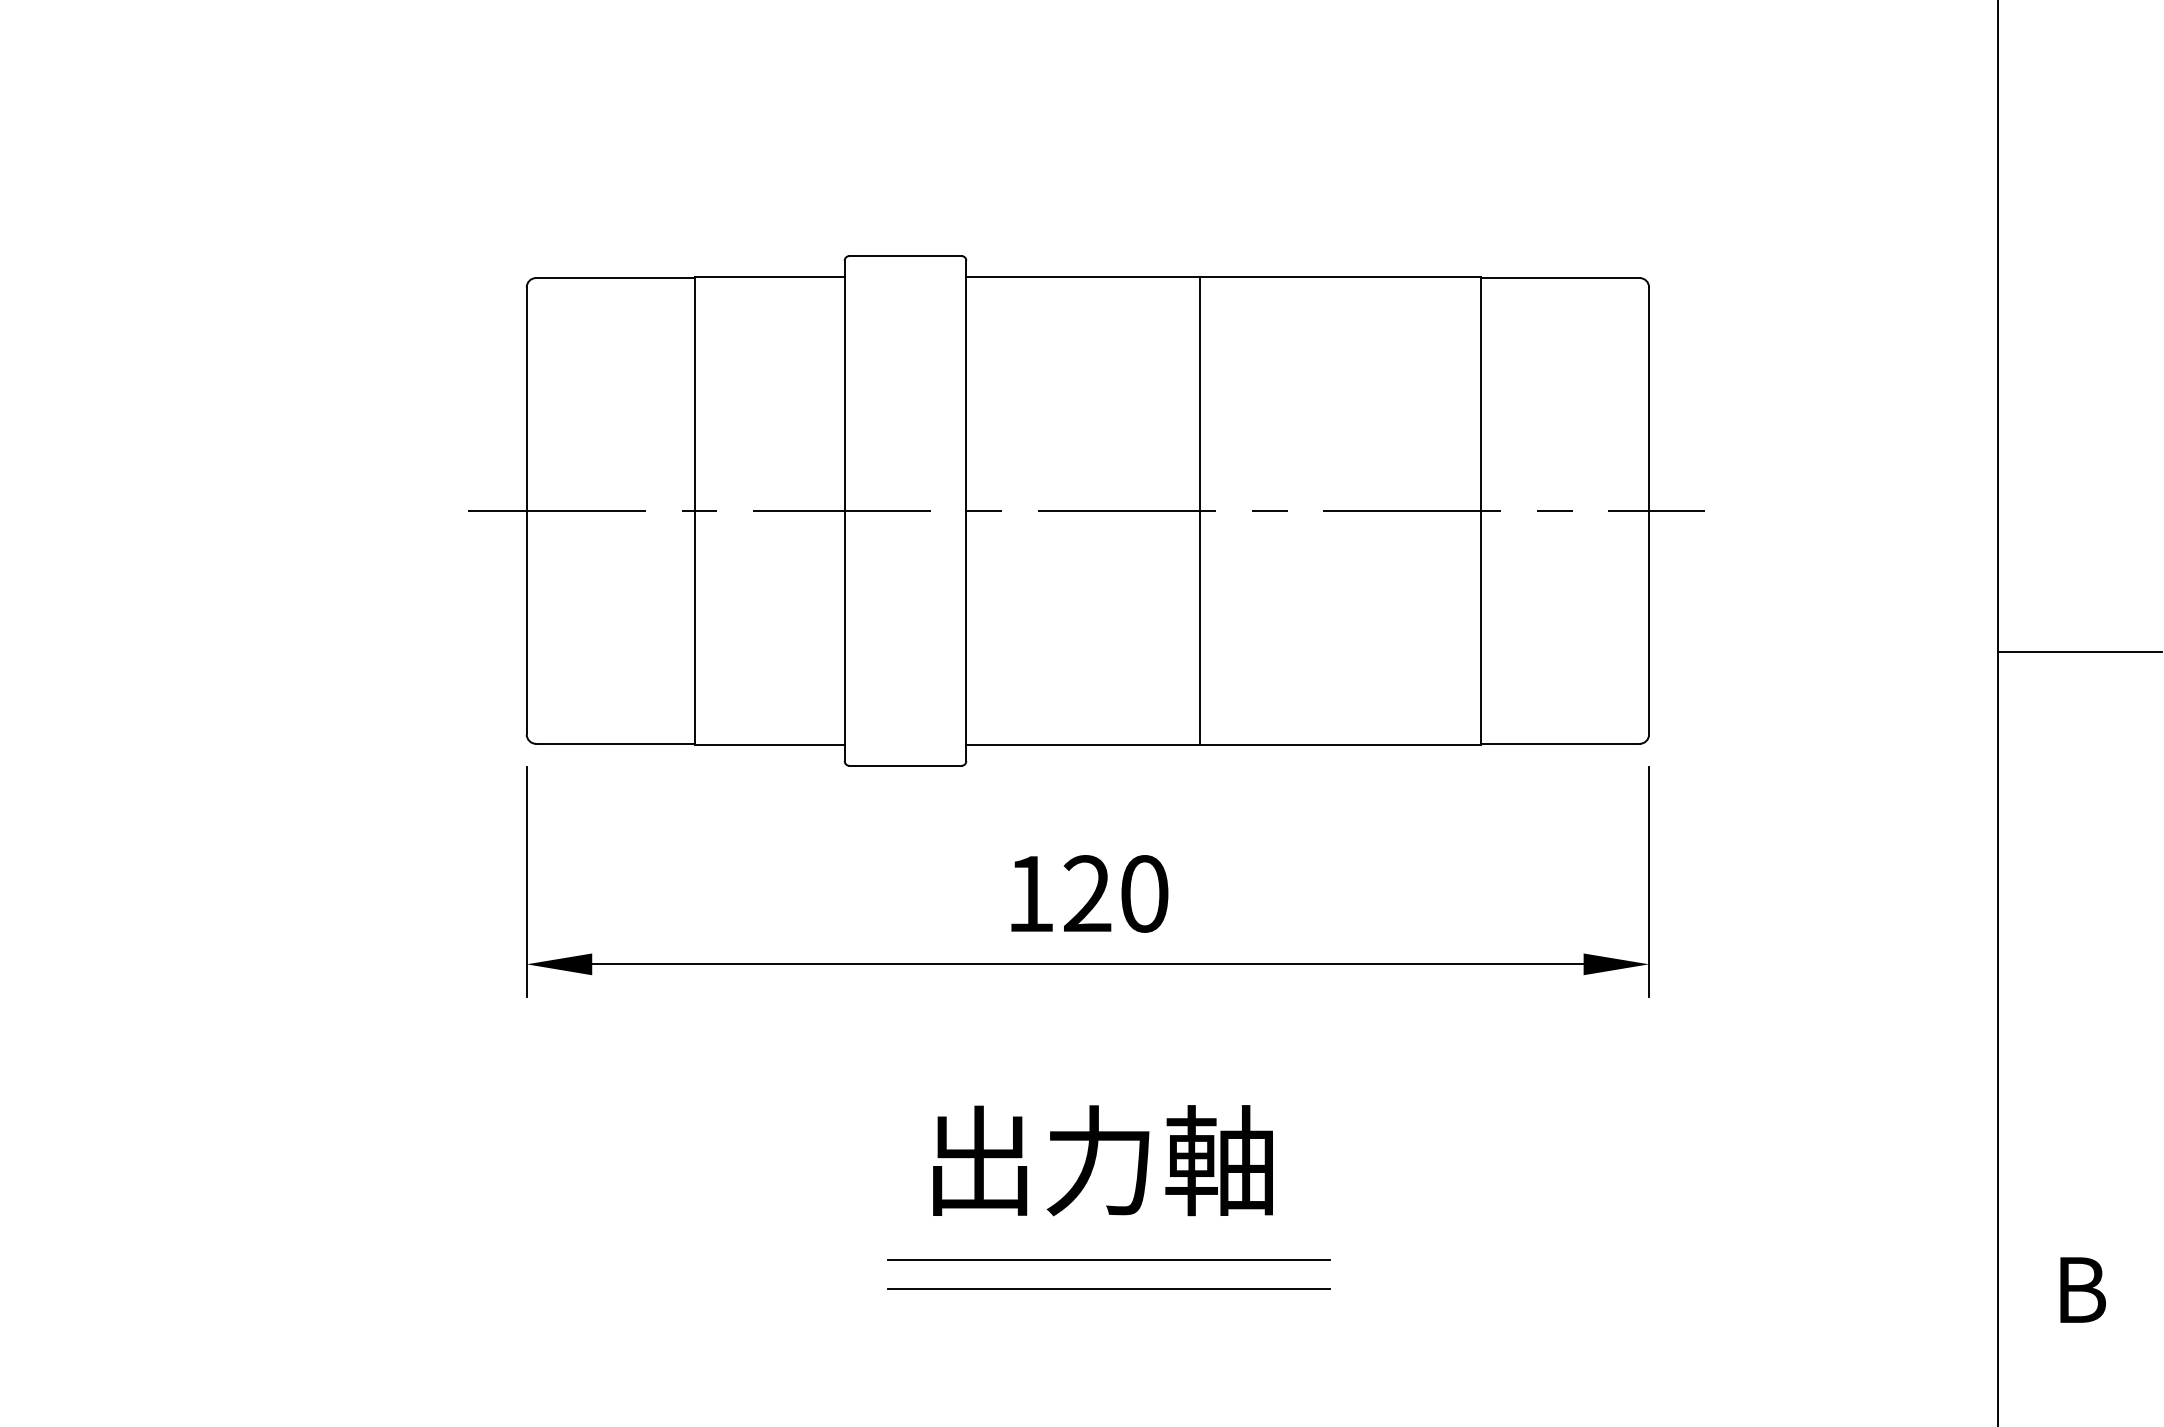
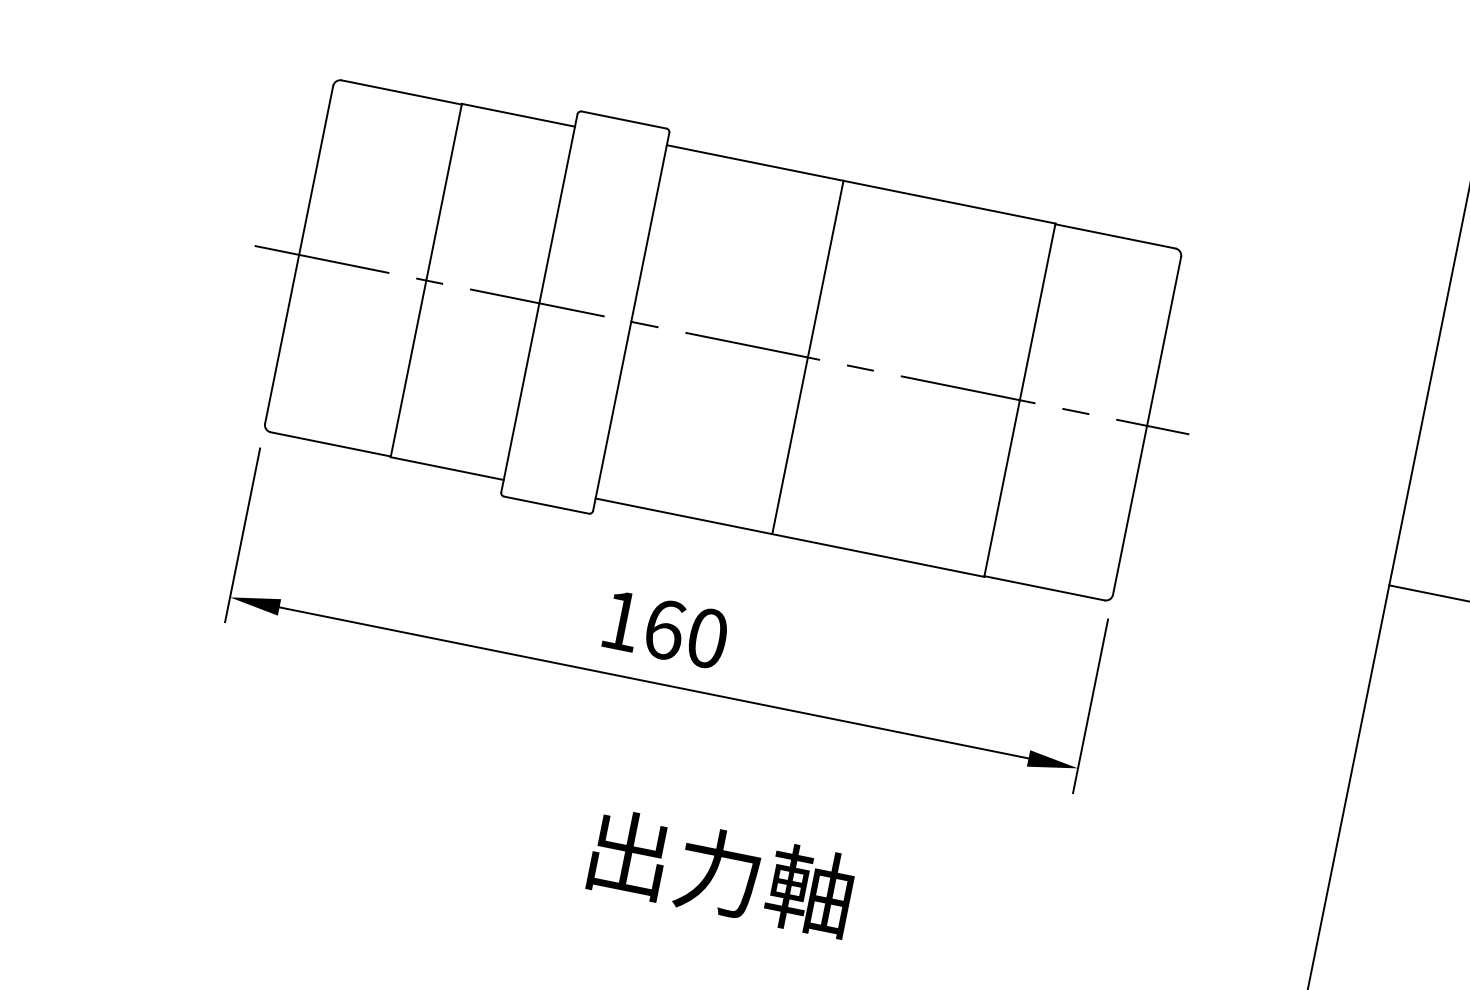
text: (1087, 893) -> (664, 629), 120 -> 160
text: (1102, 1160) -> (721, 872), moved
line: (1109, 1260) -> (625, 909), removed
line: (1109, 1288) -> (620, 931), removed

